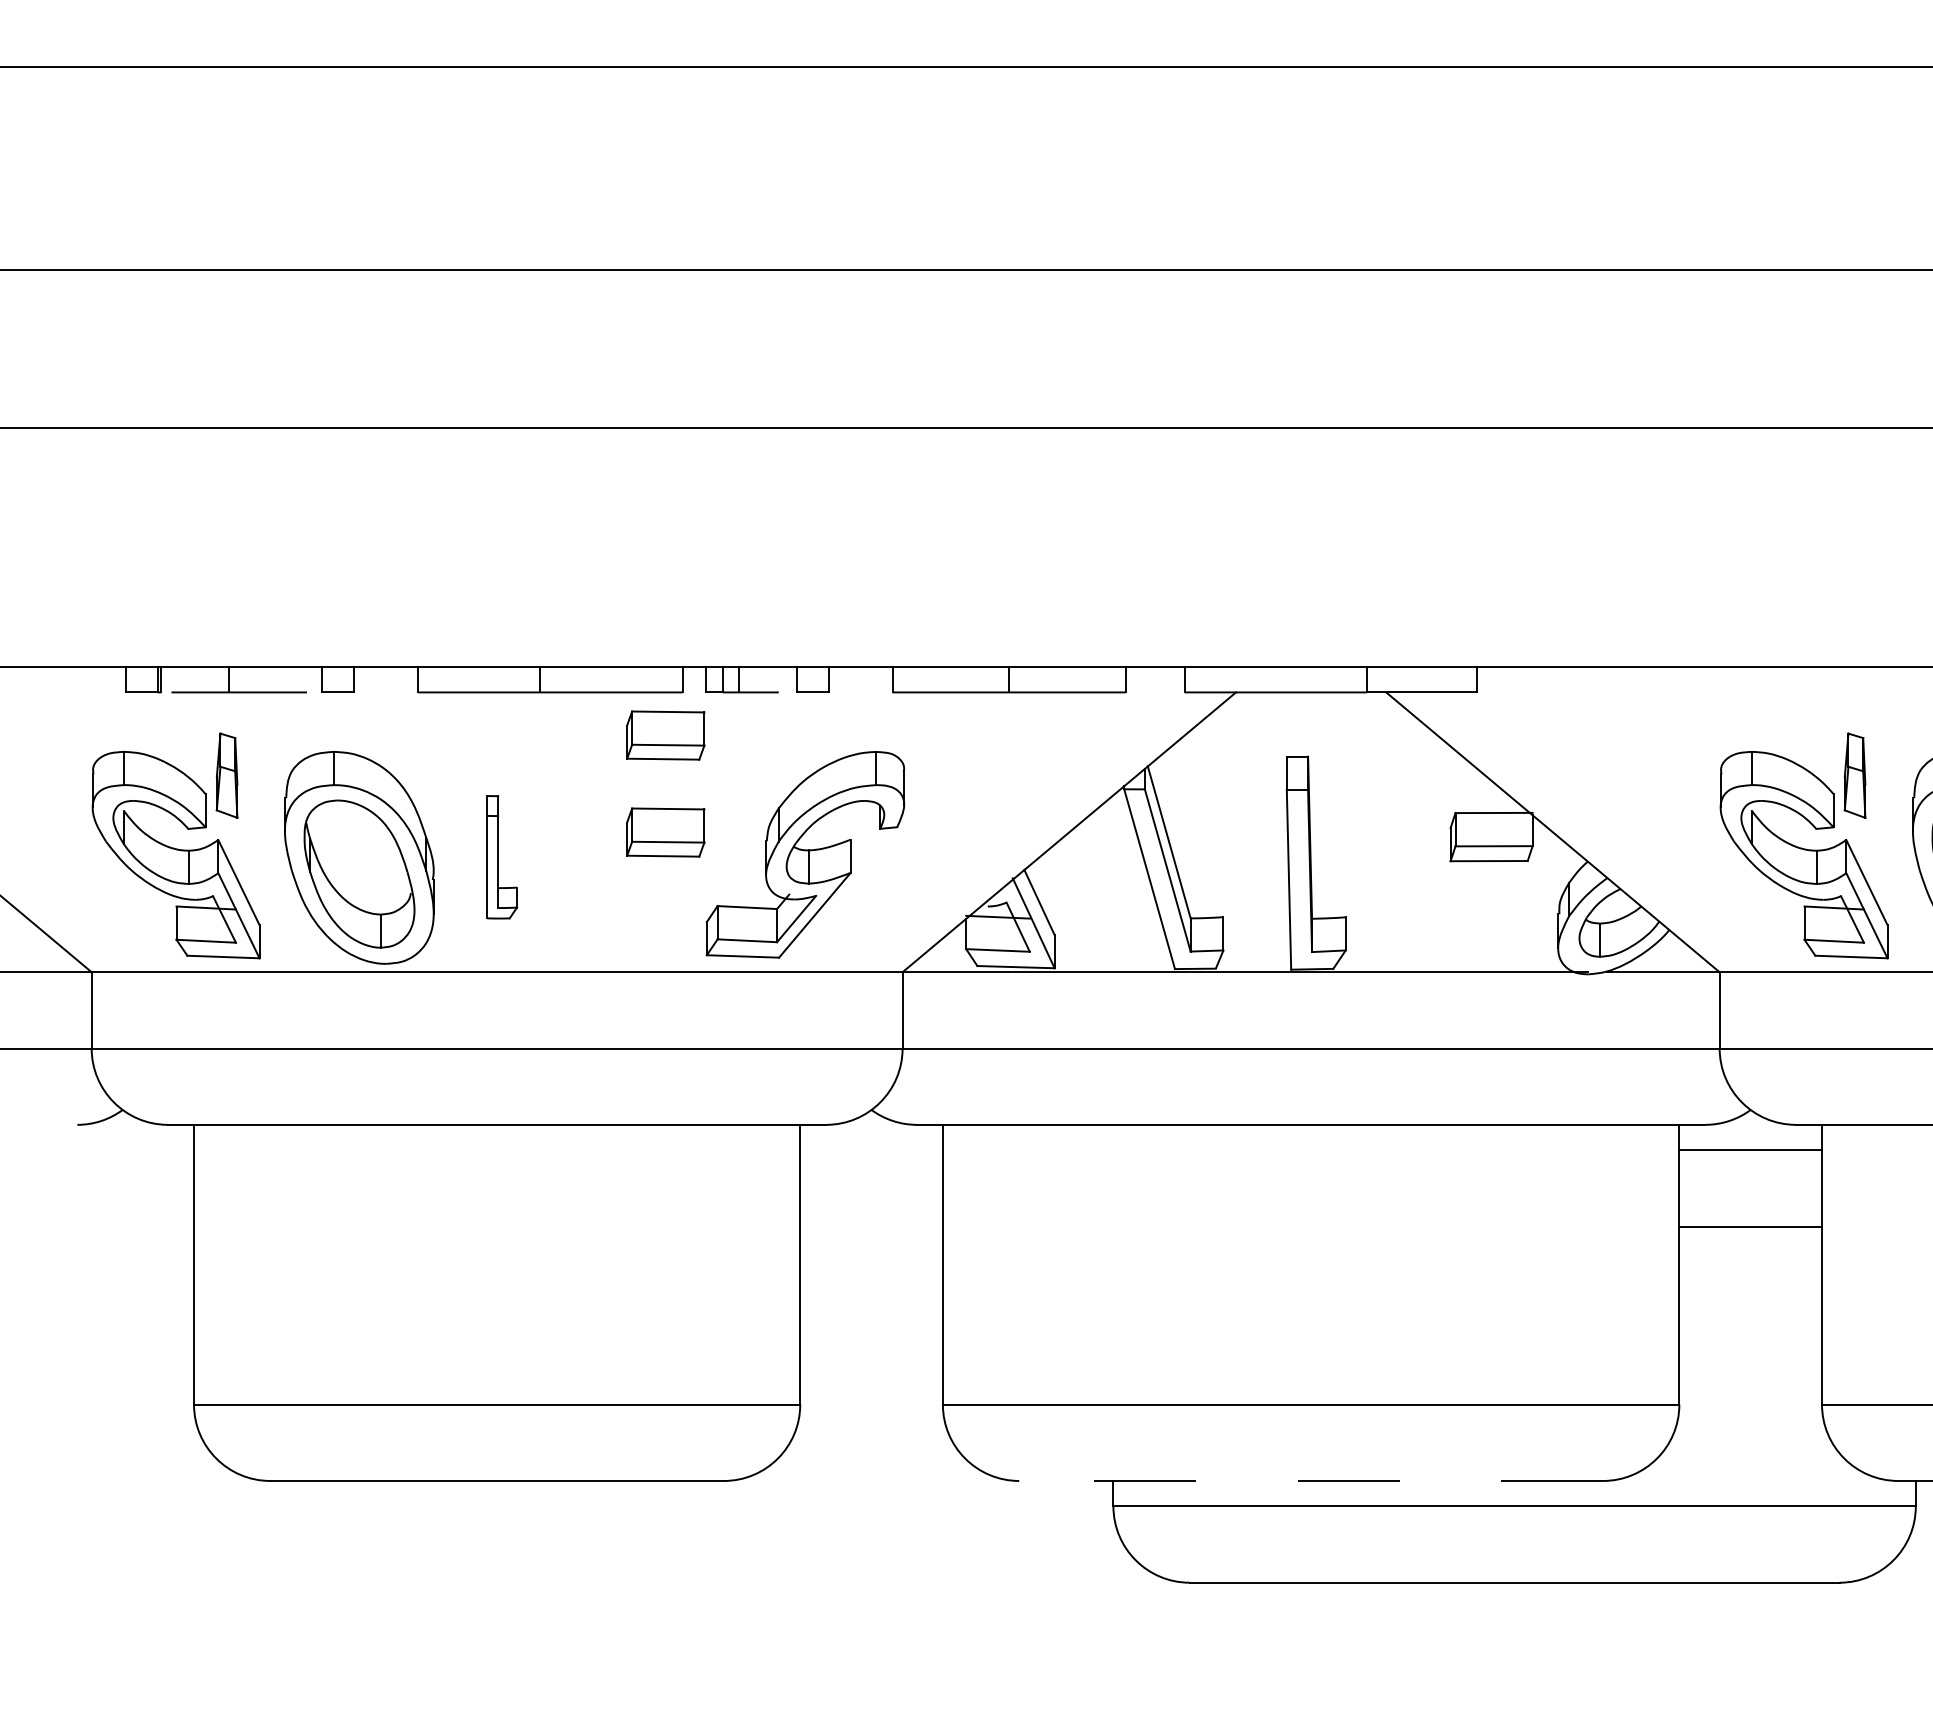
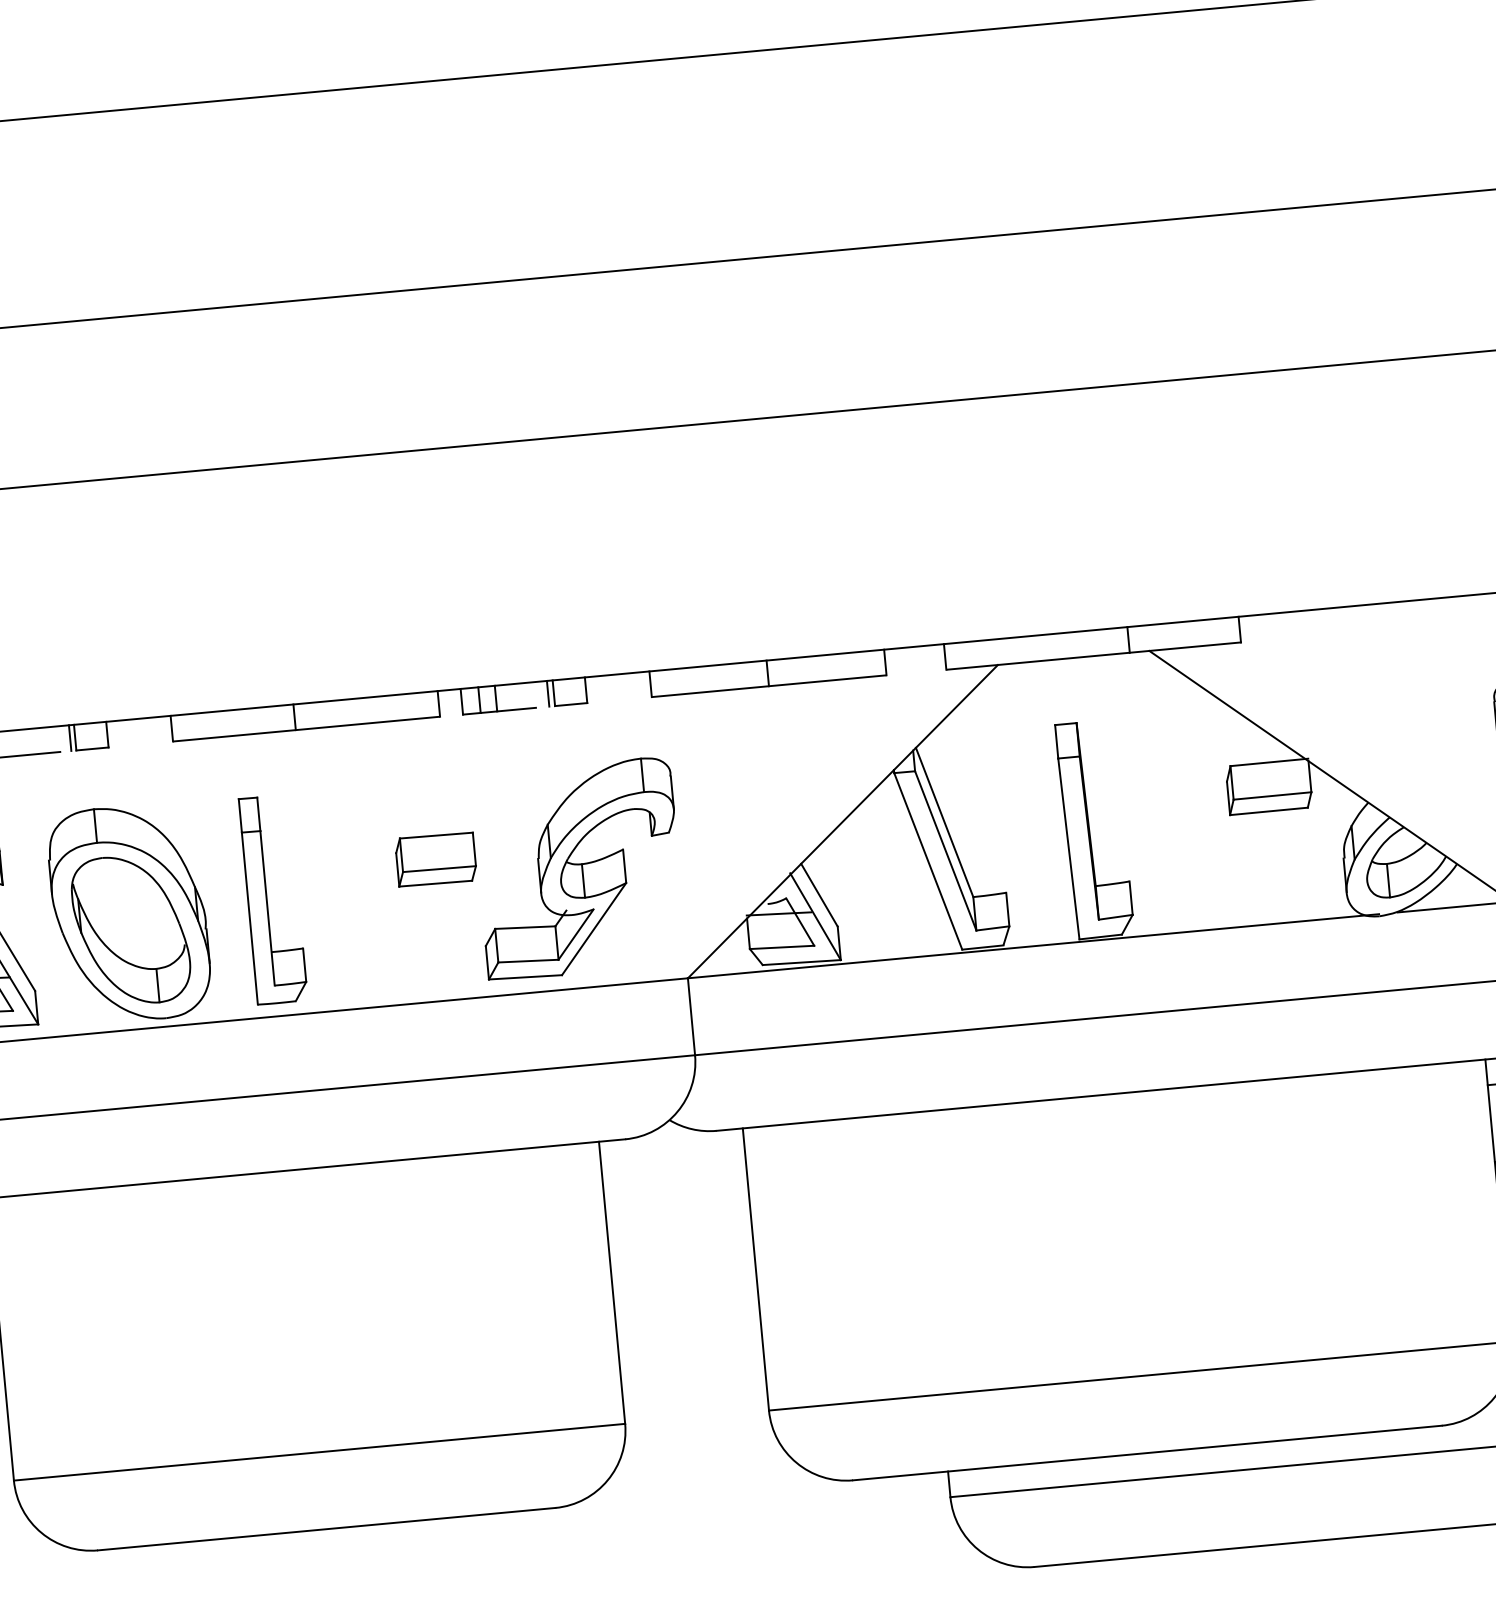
line: (317, 679) -> (70, 737), added
line: (791, 679) -> (548, 693), added
part: (665, 735) -> (426, 761), removed
part: (501, 857) -> (272, 900), size x1.67
line: (1311, 1480) -> (1147, 1452), dashed -> solid

